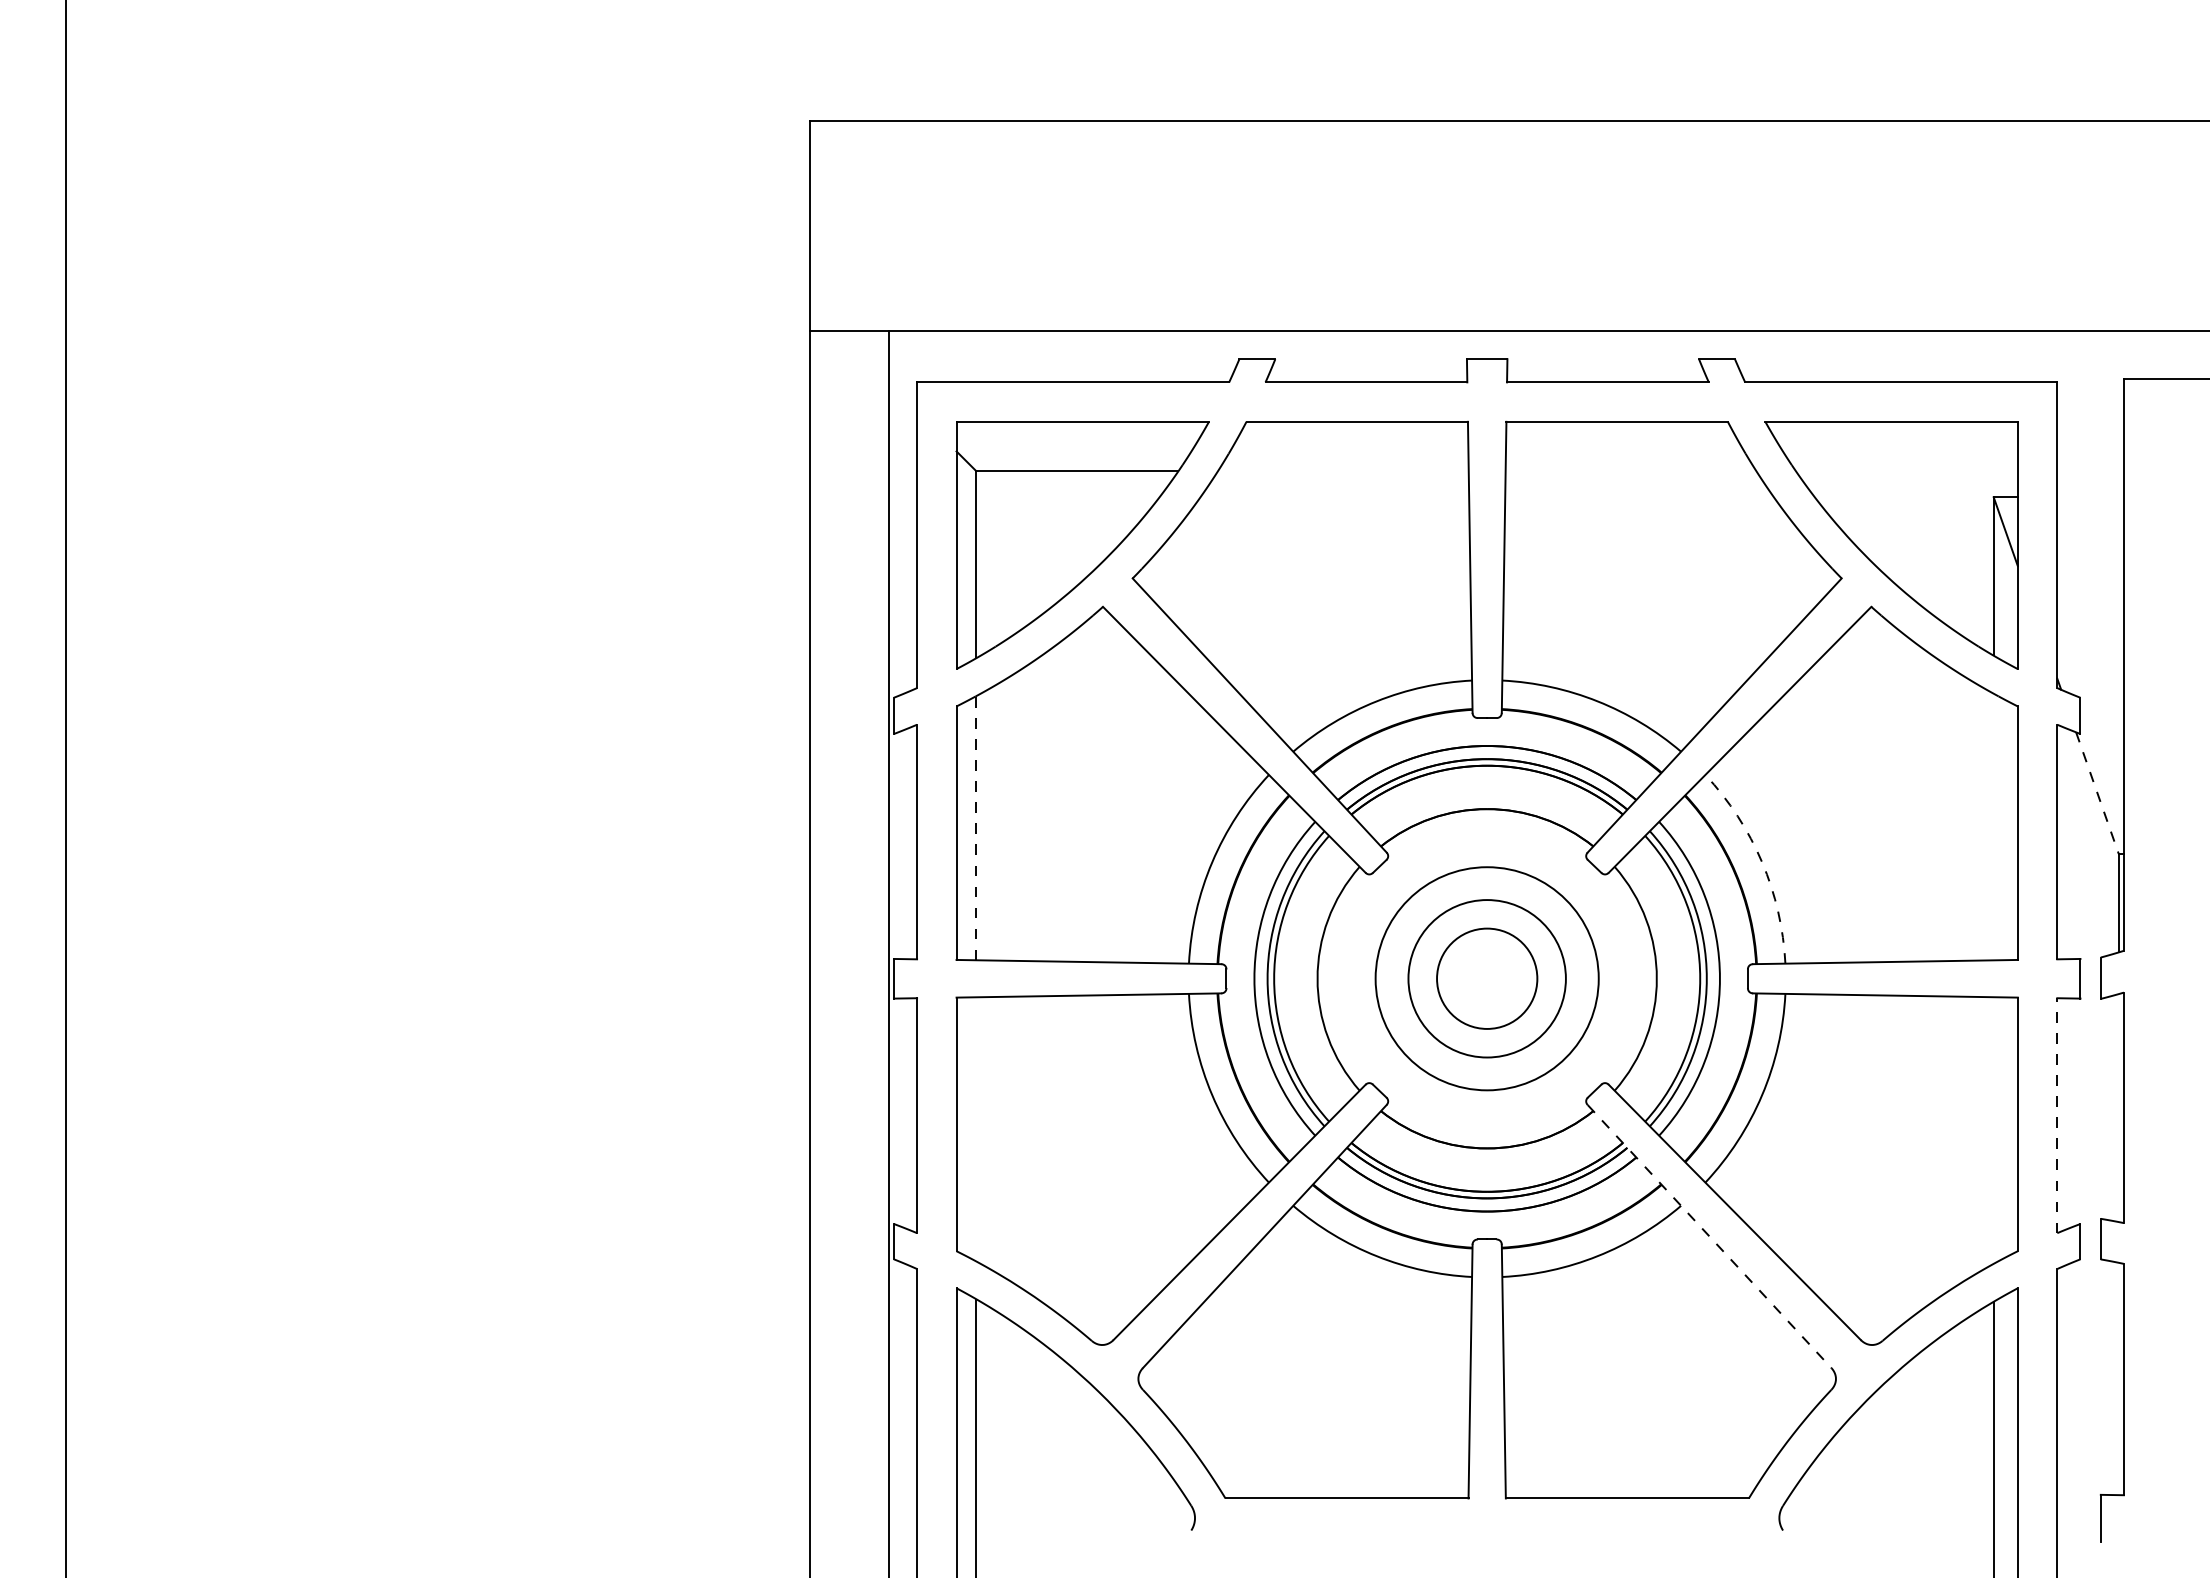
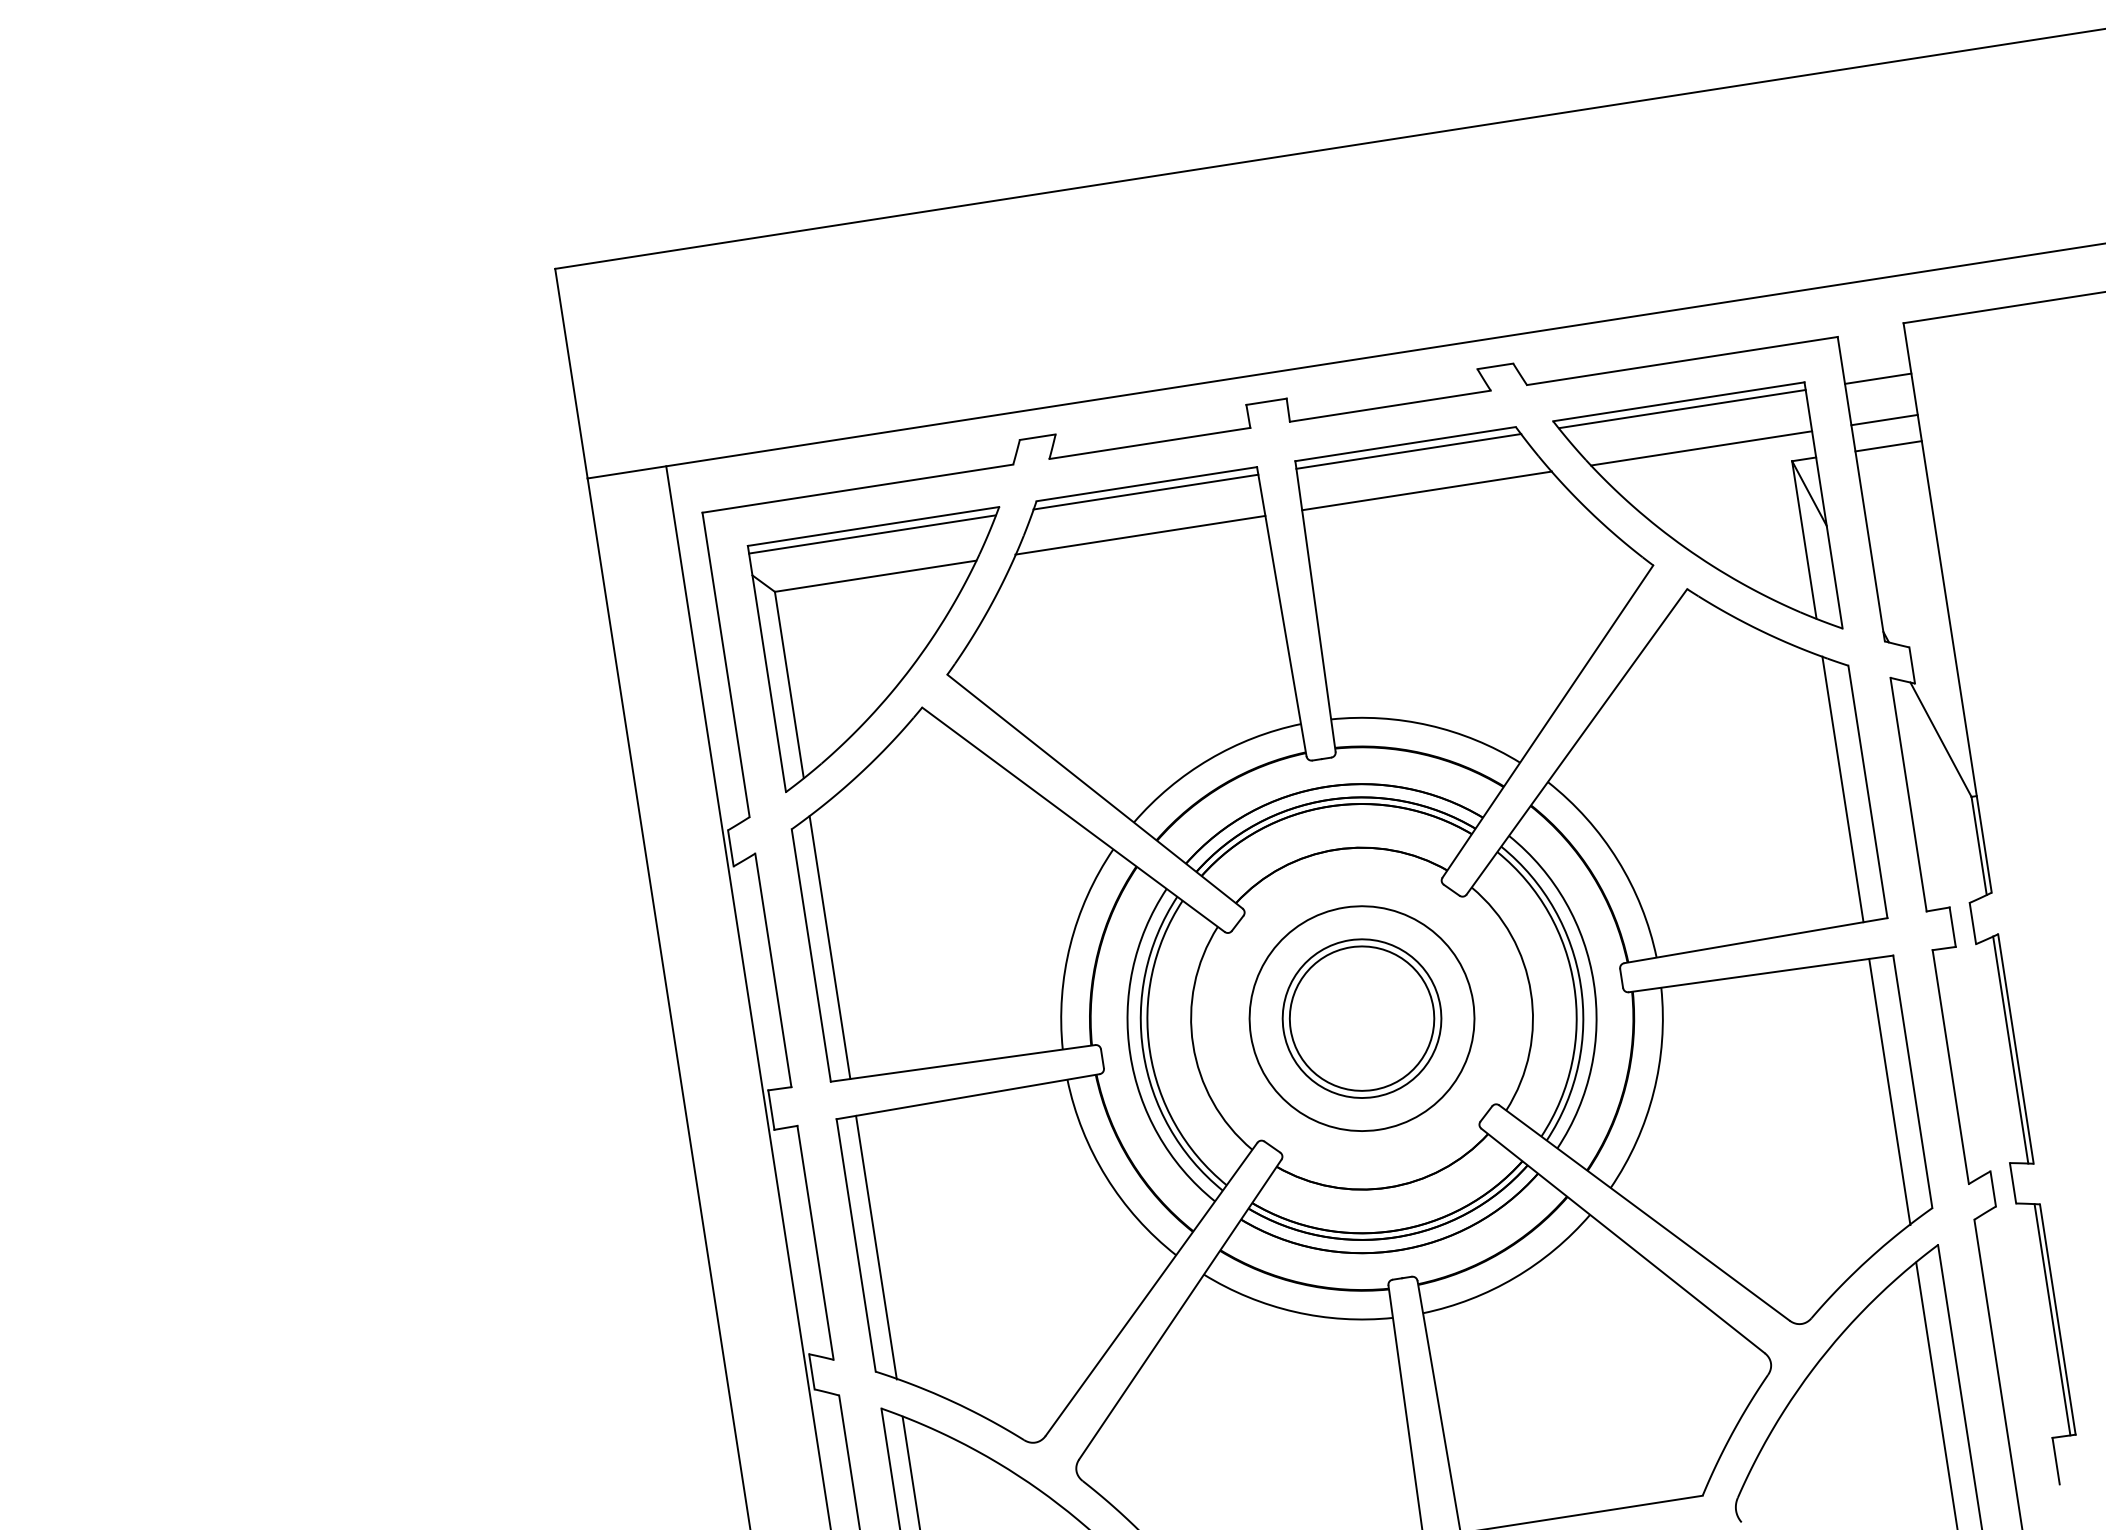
line: (1080, 429) -> (872, 534), added
line: (1355, 429) -> (1146, 492), added
line: (1619, 429) -> (1409, 451), added
line: (1893, 429) -> (1681, 409), added
line: (2090, 429) -> (1878, 378), added
line: (1342, 470) -> (1139, 534), added
line: (1630, 470) -> (1426, 490), added
line: (1906, 470) -> (1701, 447), added
line: (2090, 470) -> (1884, 419), added
line: (2090, 497) -> (1888, 446), added
line: (2097, 793) -> (1941, 740), dashed -> solid
line: (1993, 826) -> (1842, 789), added
line: (976, 828) -> (830, 947), dashed -> solid
arc: (1762, 862) -> (1618, 860), dashed -> solid
circle: (1486, 978) -> (1361, 1018), size x1.43
line: (2118, 1108) -> (2010, 1050), added
line: (2057, 1115) -> (1950, 1066), dashed -> solid
line: (976, 1129) -> (876, 1247), added
line: (1993, 1130) -> (1889, 1091), added
line: (1709, 1236) -> (1623, 1240), dashed -> solid
line: (2118, 1378) -> (2052, 1319), added

